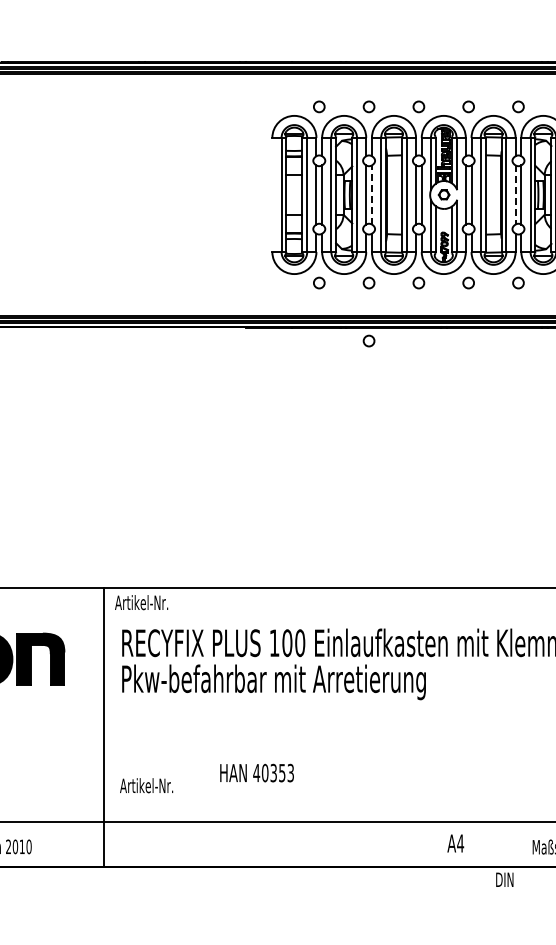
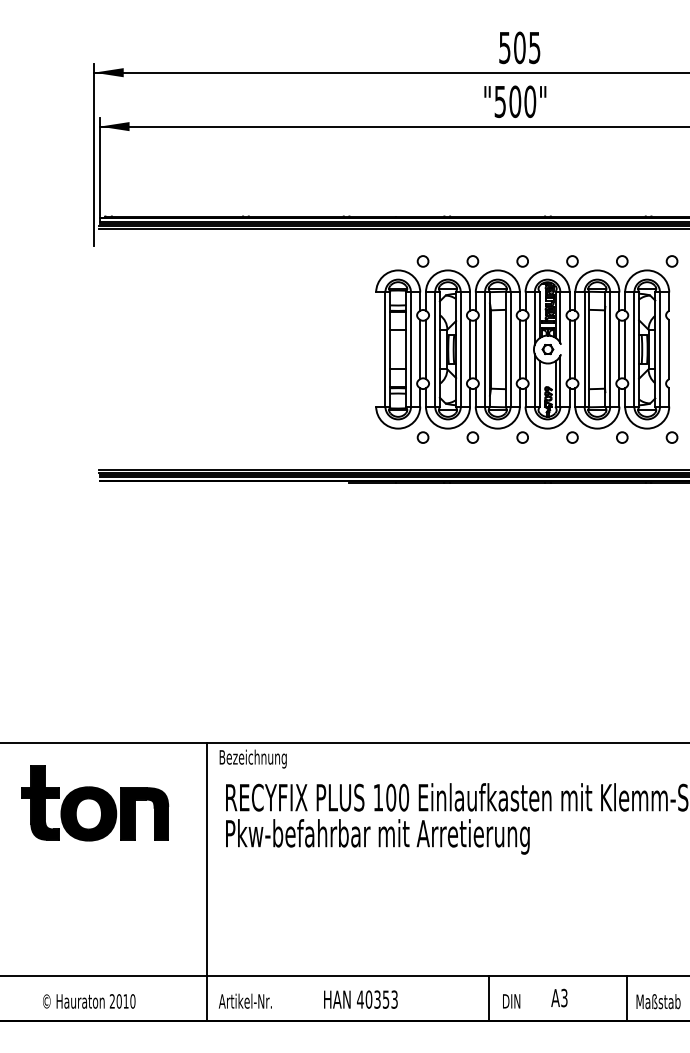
line: (371, 194) -> (475, 349), dashed -> solid
line: (515, 194) -> (619, 349), dashed -> solid
circle: (368, 340) -> (472, 495), removed
text: (148, 603) -> (252, 758), Artikel-Nr. -> Bezeichnung
text: (256, 772) -> (360, 999), moved
text: (145, 784) -> (244, 1000), moved
text: (459, 842) -> (563, 997), A4 -> A3
line: (385, 843) -> (489, 998), added
line: (523, 843) -> (627, 998), added
text: (504, 879) -> (511, 1001), moved

